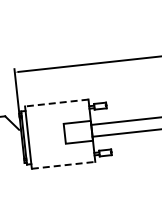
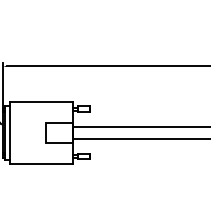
line: (56, 103) -> (41, 101), dashed -> solid
line: (63, 165) -> (41, 164), dashed -> solid

